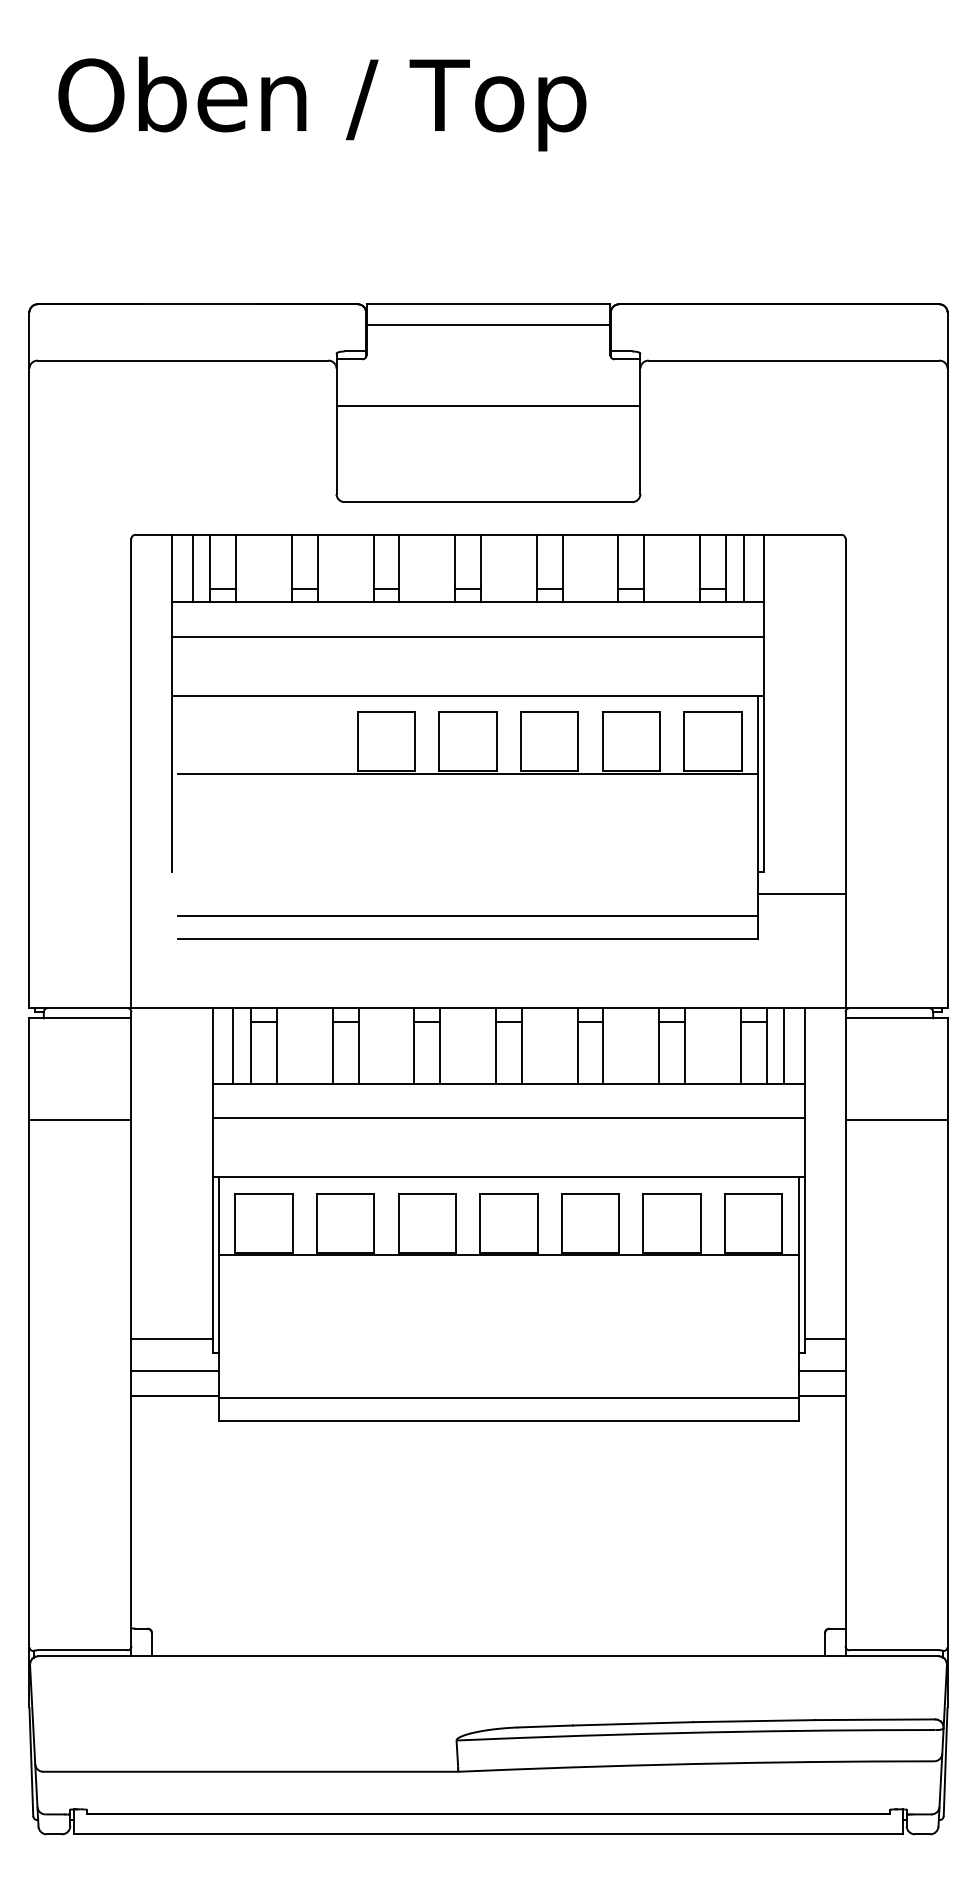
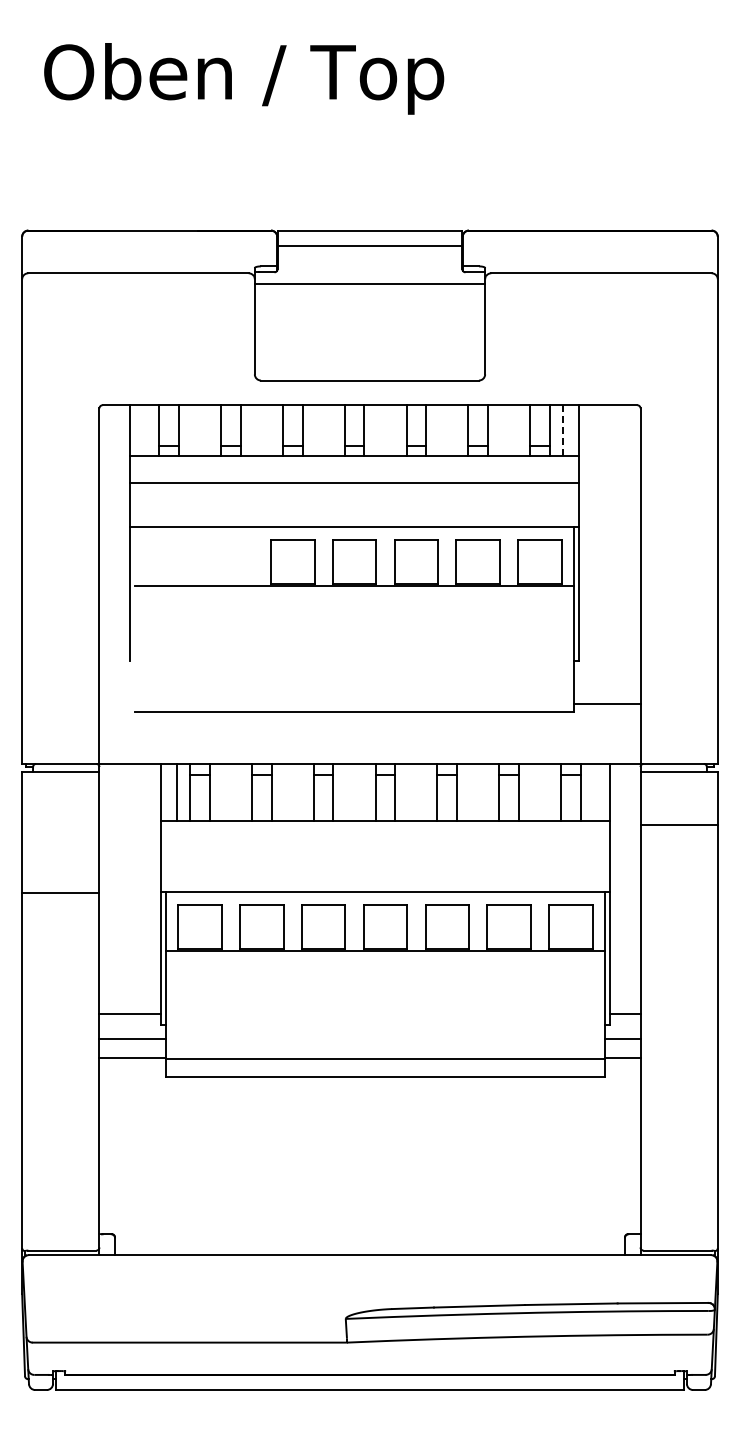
line: (487, 405) -> (369, 283), moved
line: (192, 568) -> (145, 430), removed
line: (743, 568) -> (563, 430), solid -> dashed
line: (801, 894) -> (607, 704), moved
line: (468, 916) -> (354, 694), removed
line: (784, 1045) -> (594, 792), removed
line: (508, 1118) -> (385, 847), removed
line: (80, 1119) -> (60, 892), moved
line: (895, 1119) -> (678, 824), moved

